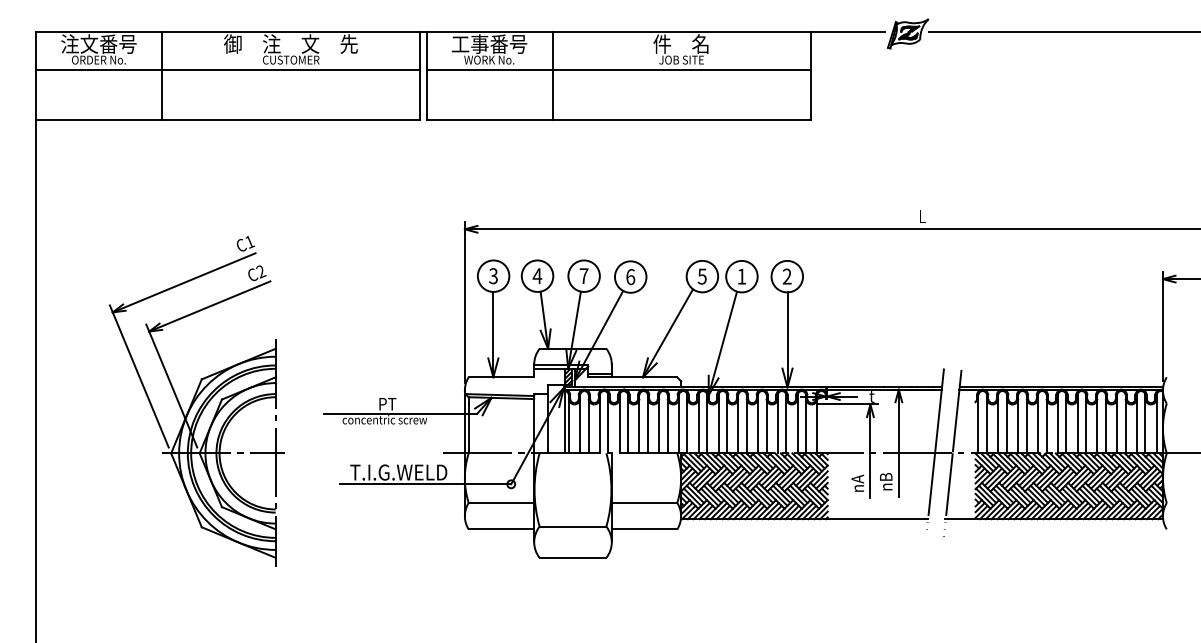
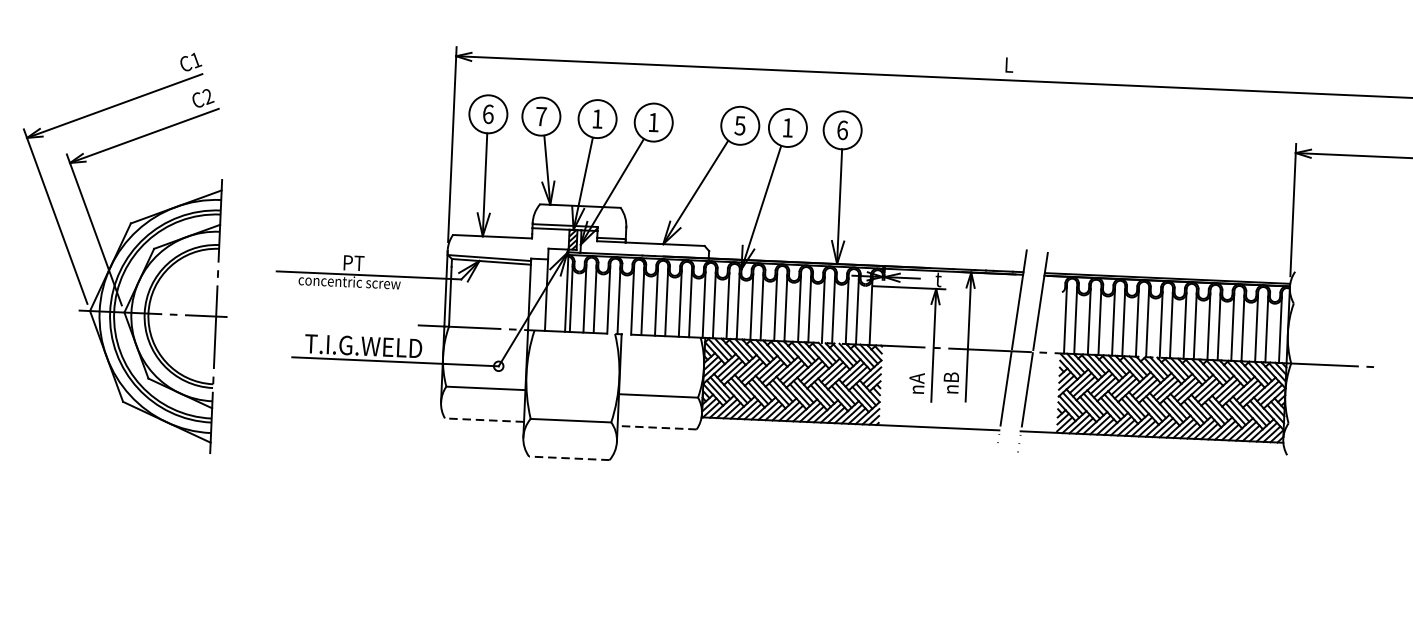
text: (537, 275) -> (541, 115), 4 -> 7
text: (583, 275) -> (596, 118), 7 -> 1
text: (493, 276) -> (488, 114), 3 -> 6
text: (786, 276) -> (841, 130), 2 -> 6
text: (630, 277) -> (653, 123), 6 -> 1
line: (501, 529) -> (484, 420), solid -> dashed
line: (644, 529) -> (657, 427), solid -> dashed
line: (572, 557) -> (568, 457), solid -> dashed

